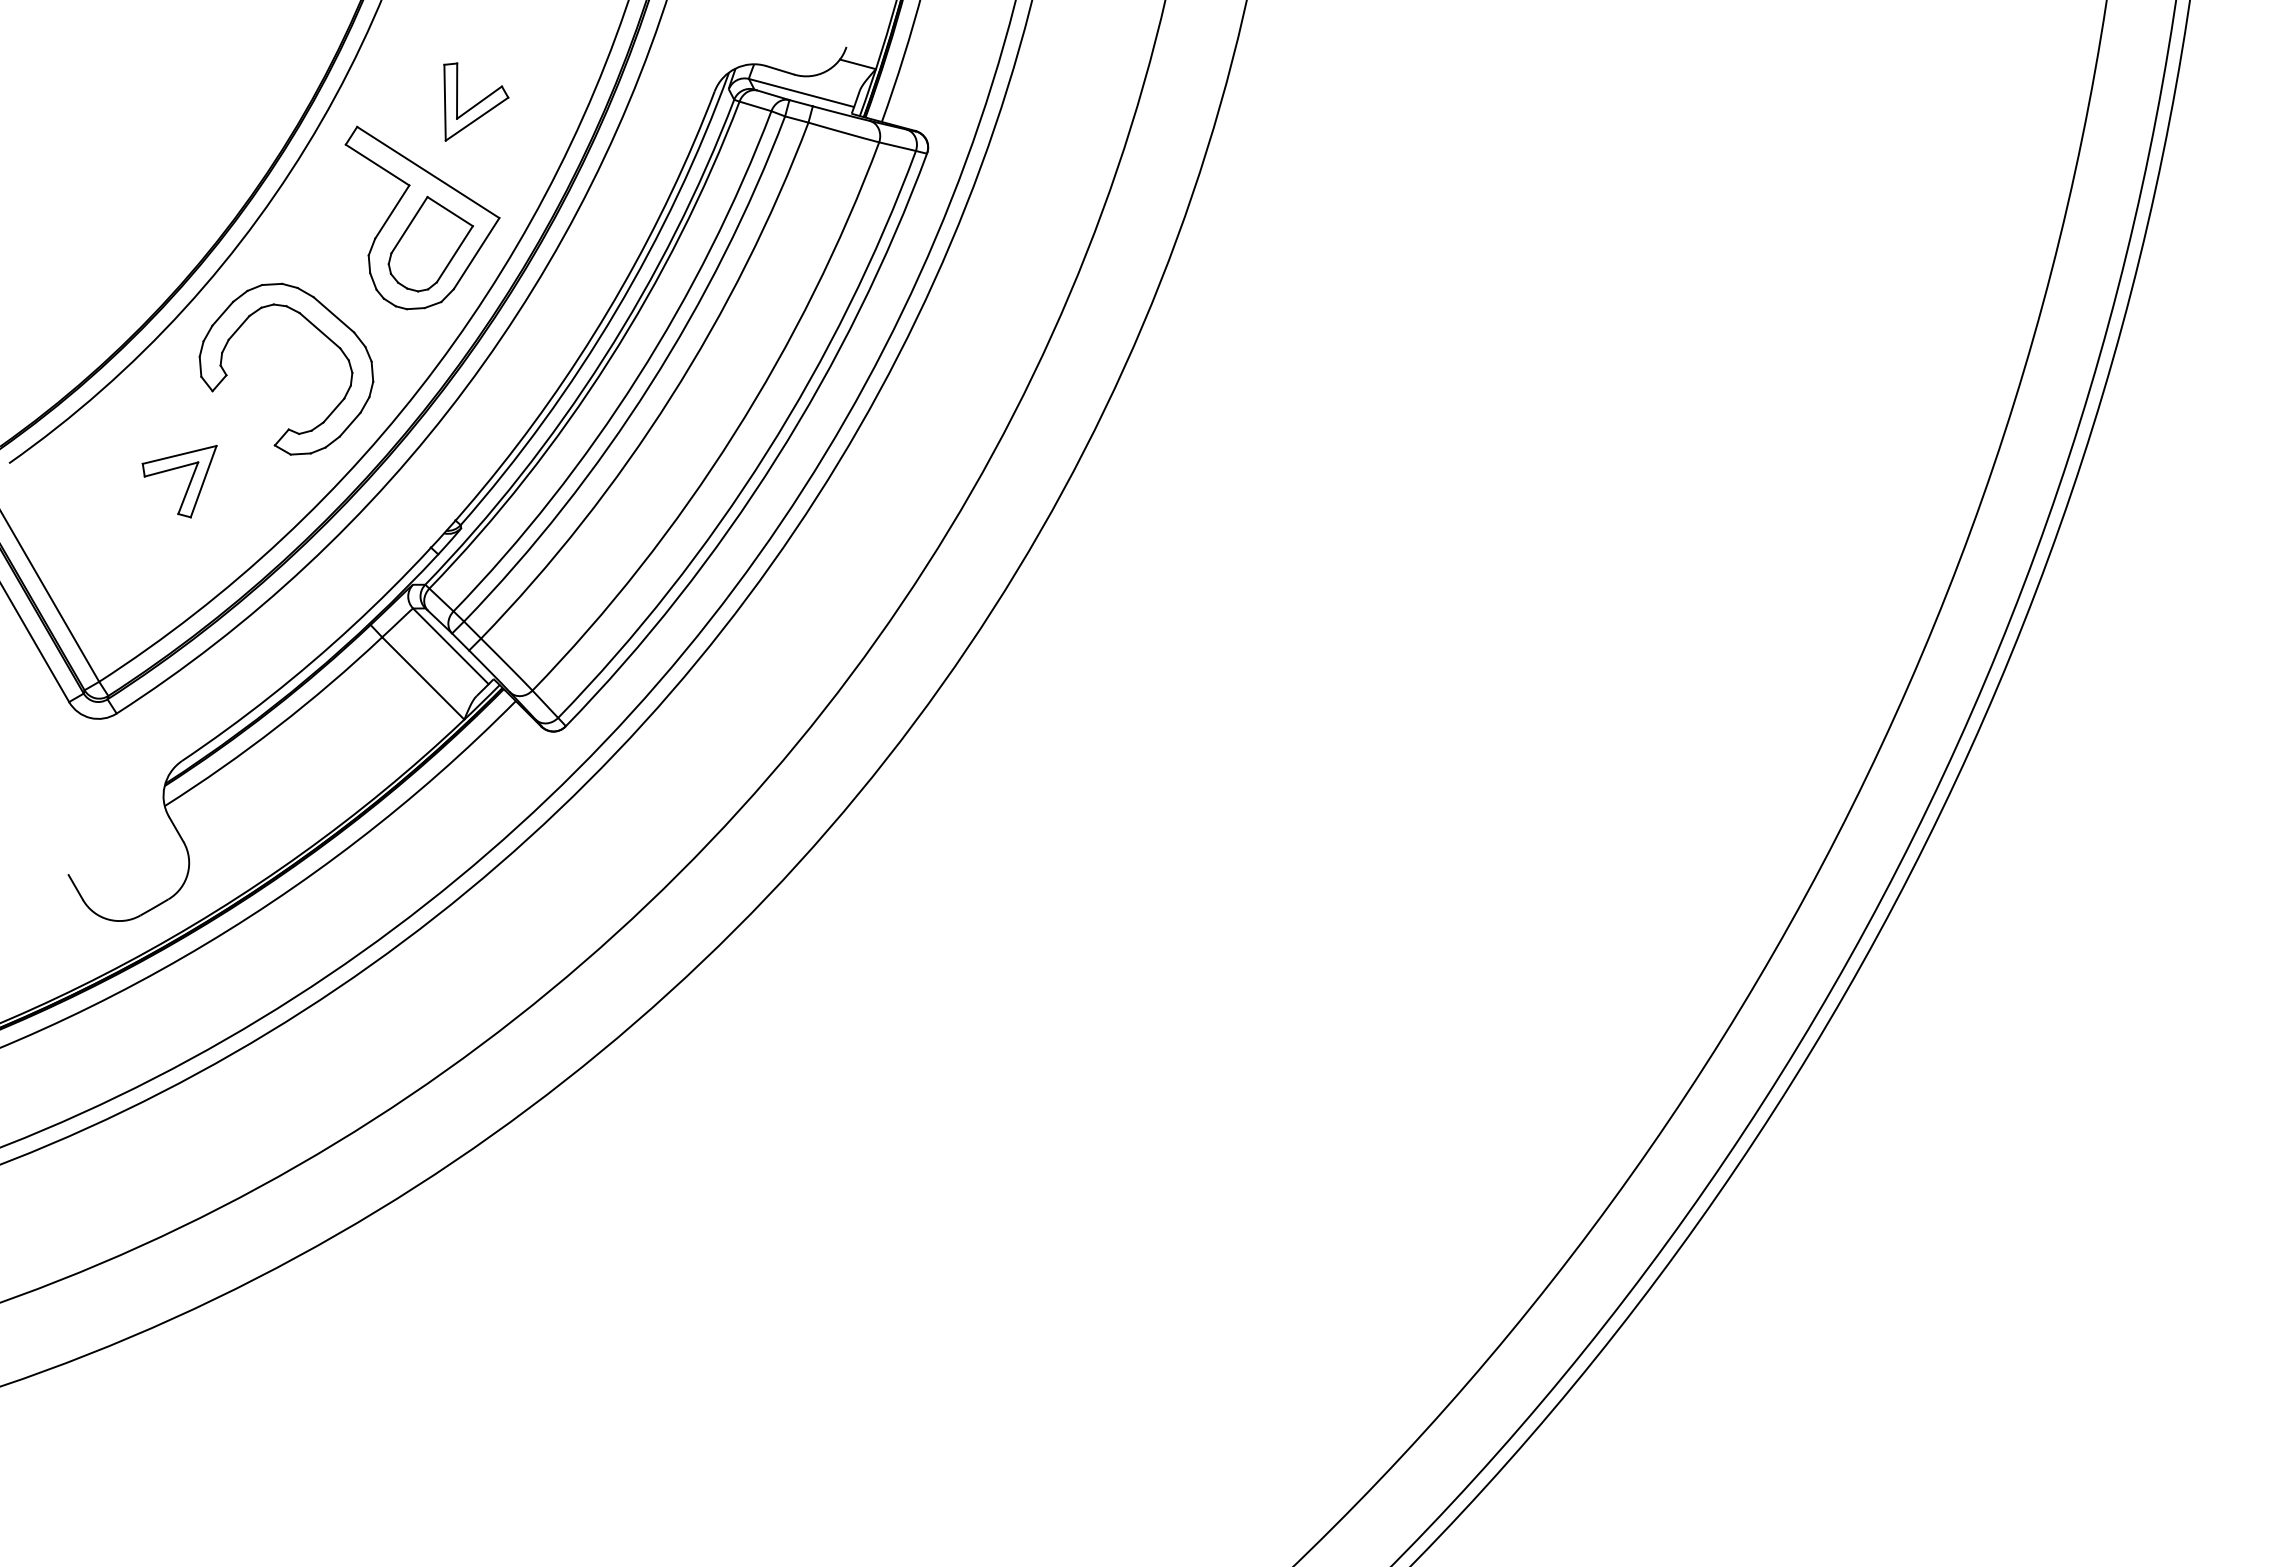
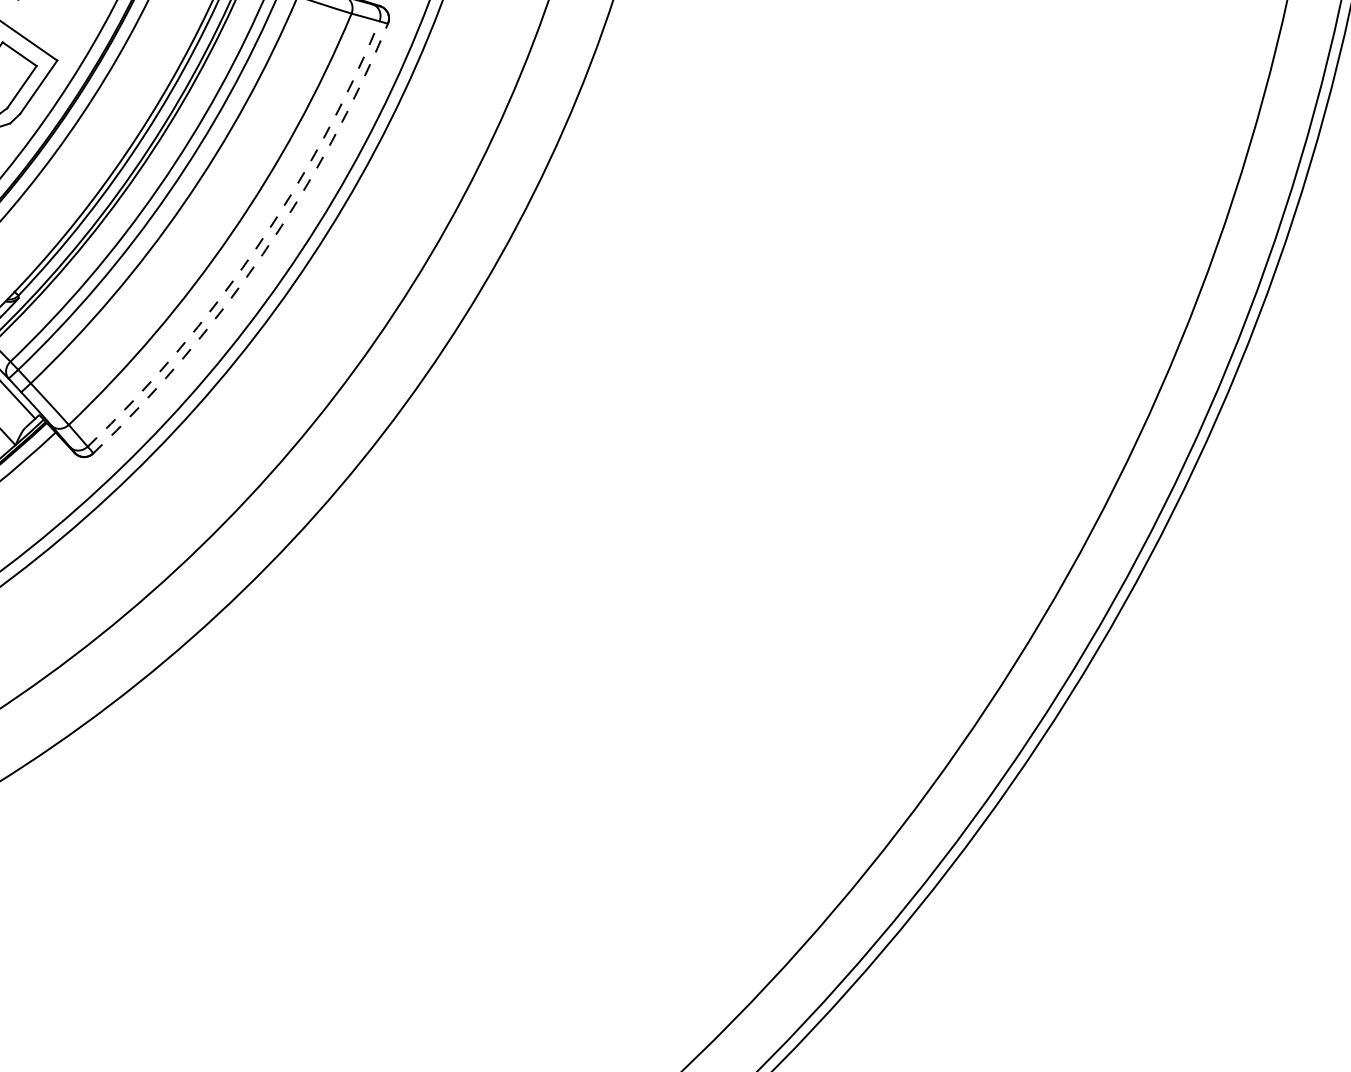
arc: (766, 453) -> (255, 249), solid -> dashed
arc: (776, 458) -> (263, 253), solid -> dashed

